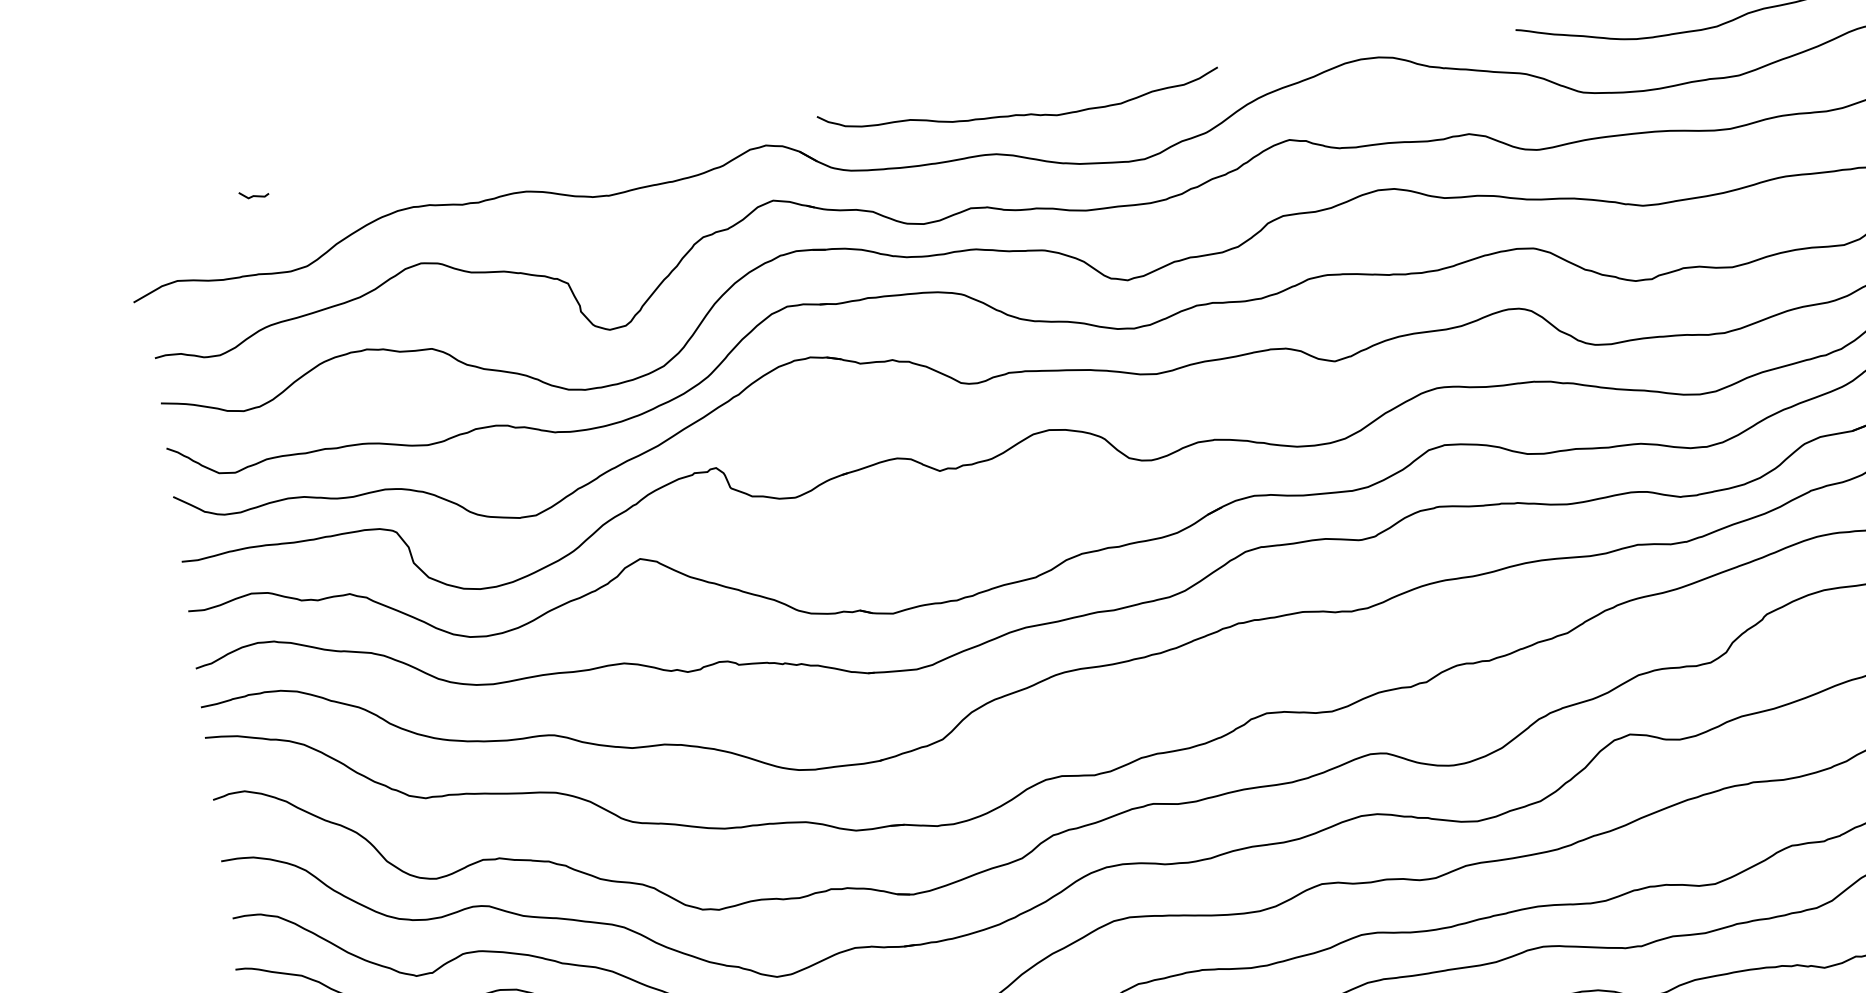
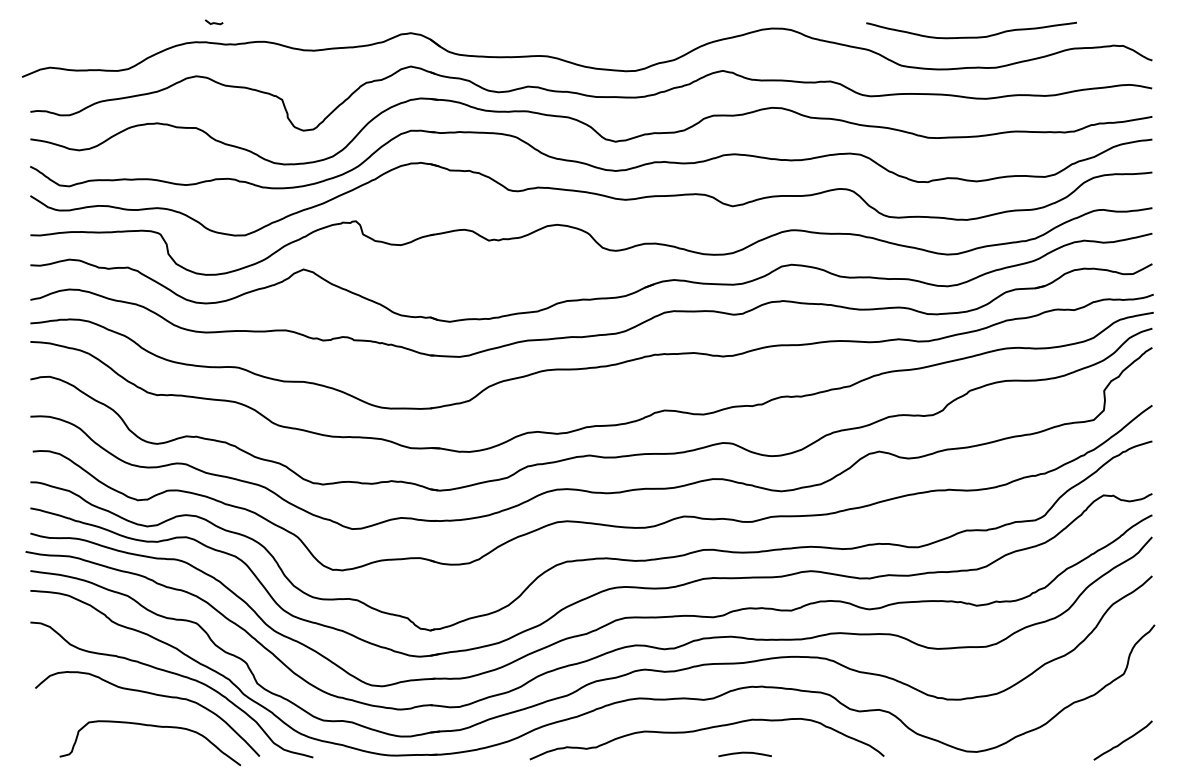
curve: (1017, 112) -> (563, 33), removed
line: (254, 194) -> (214, 22), moved

